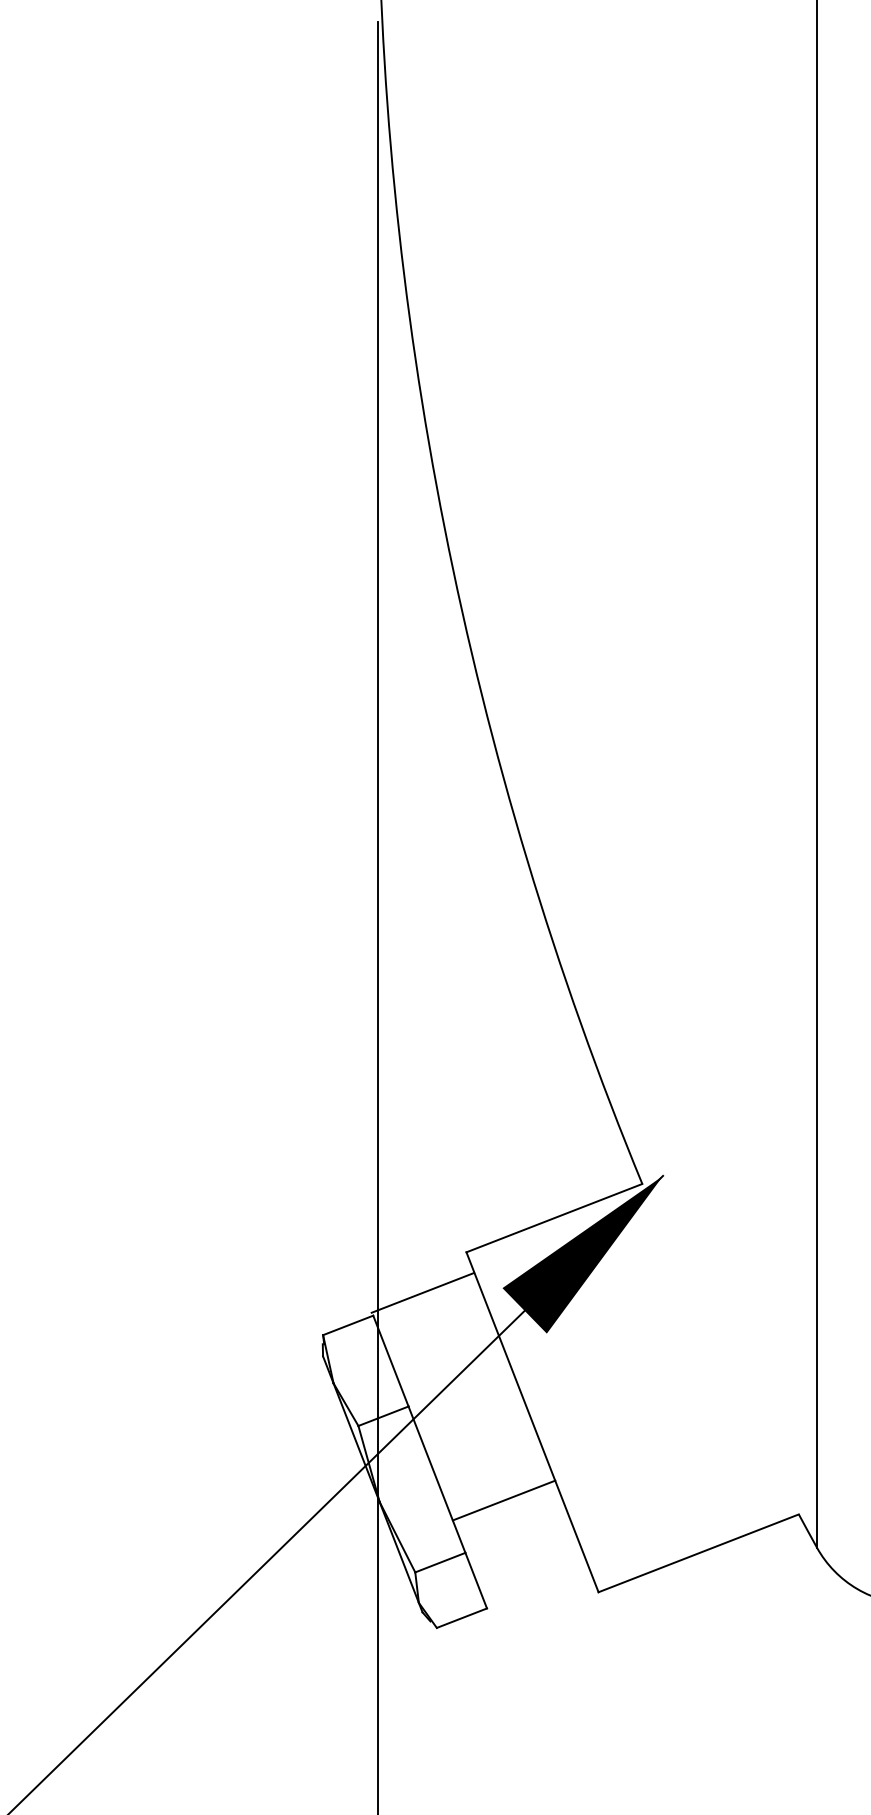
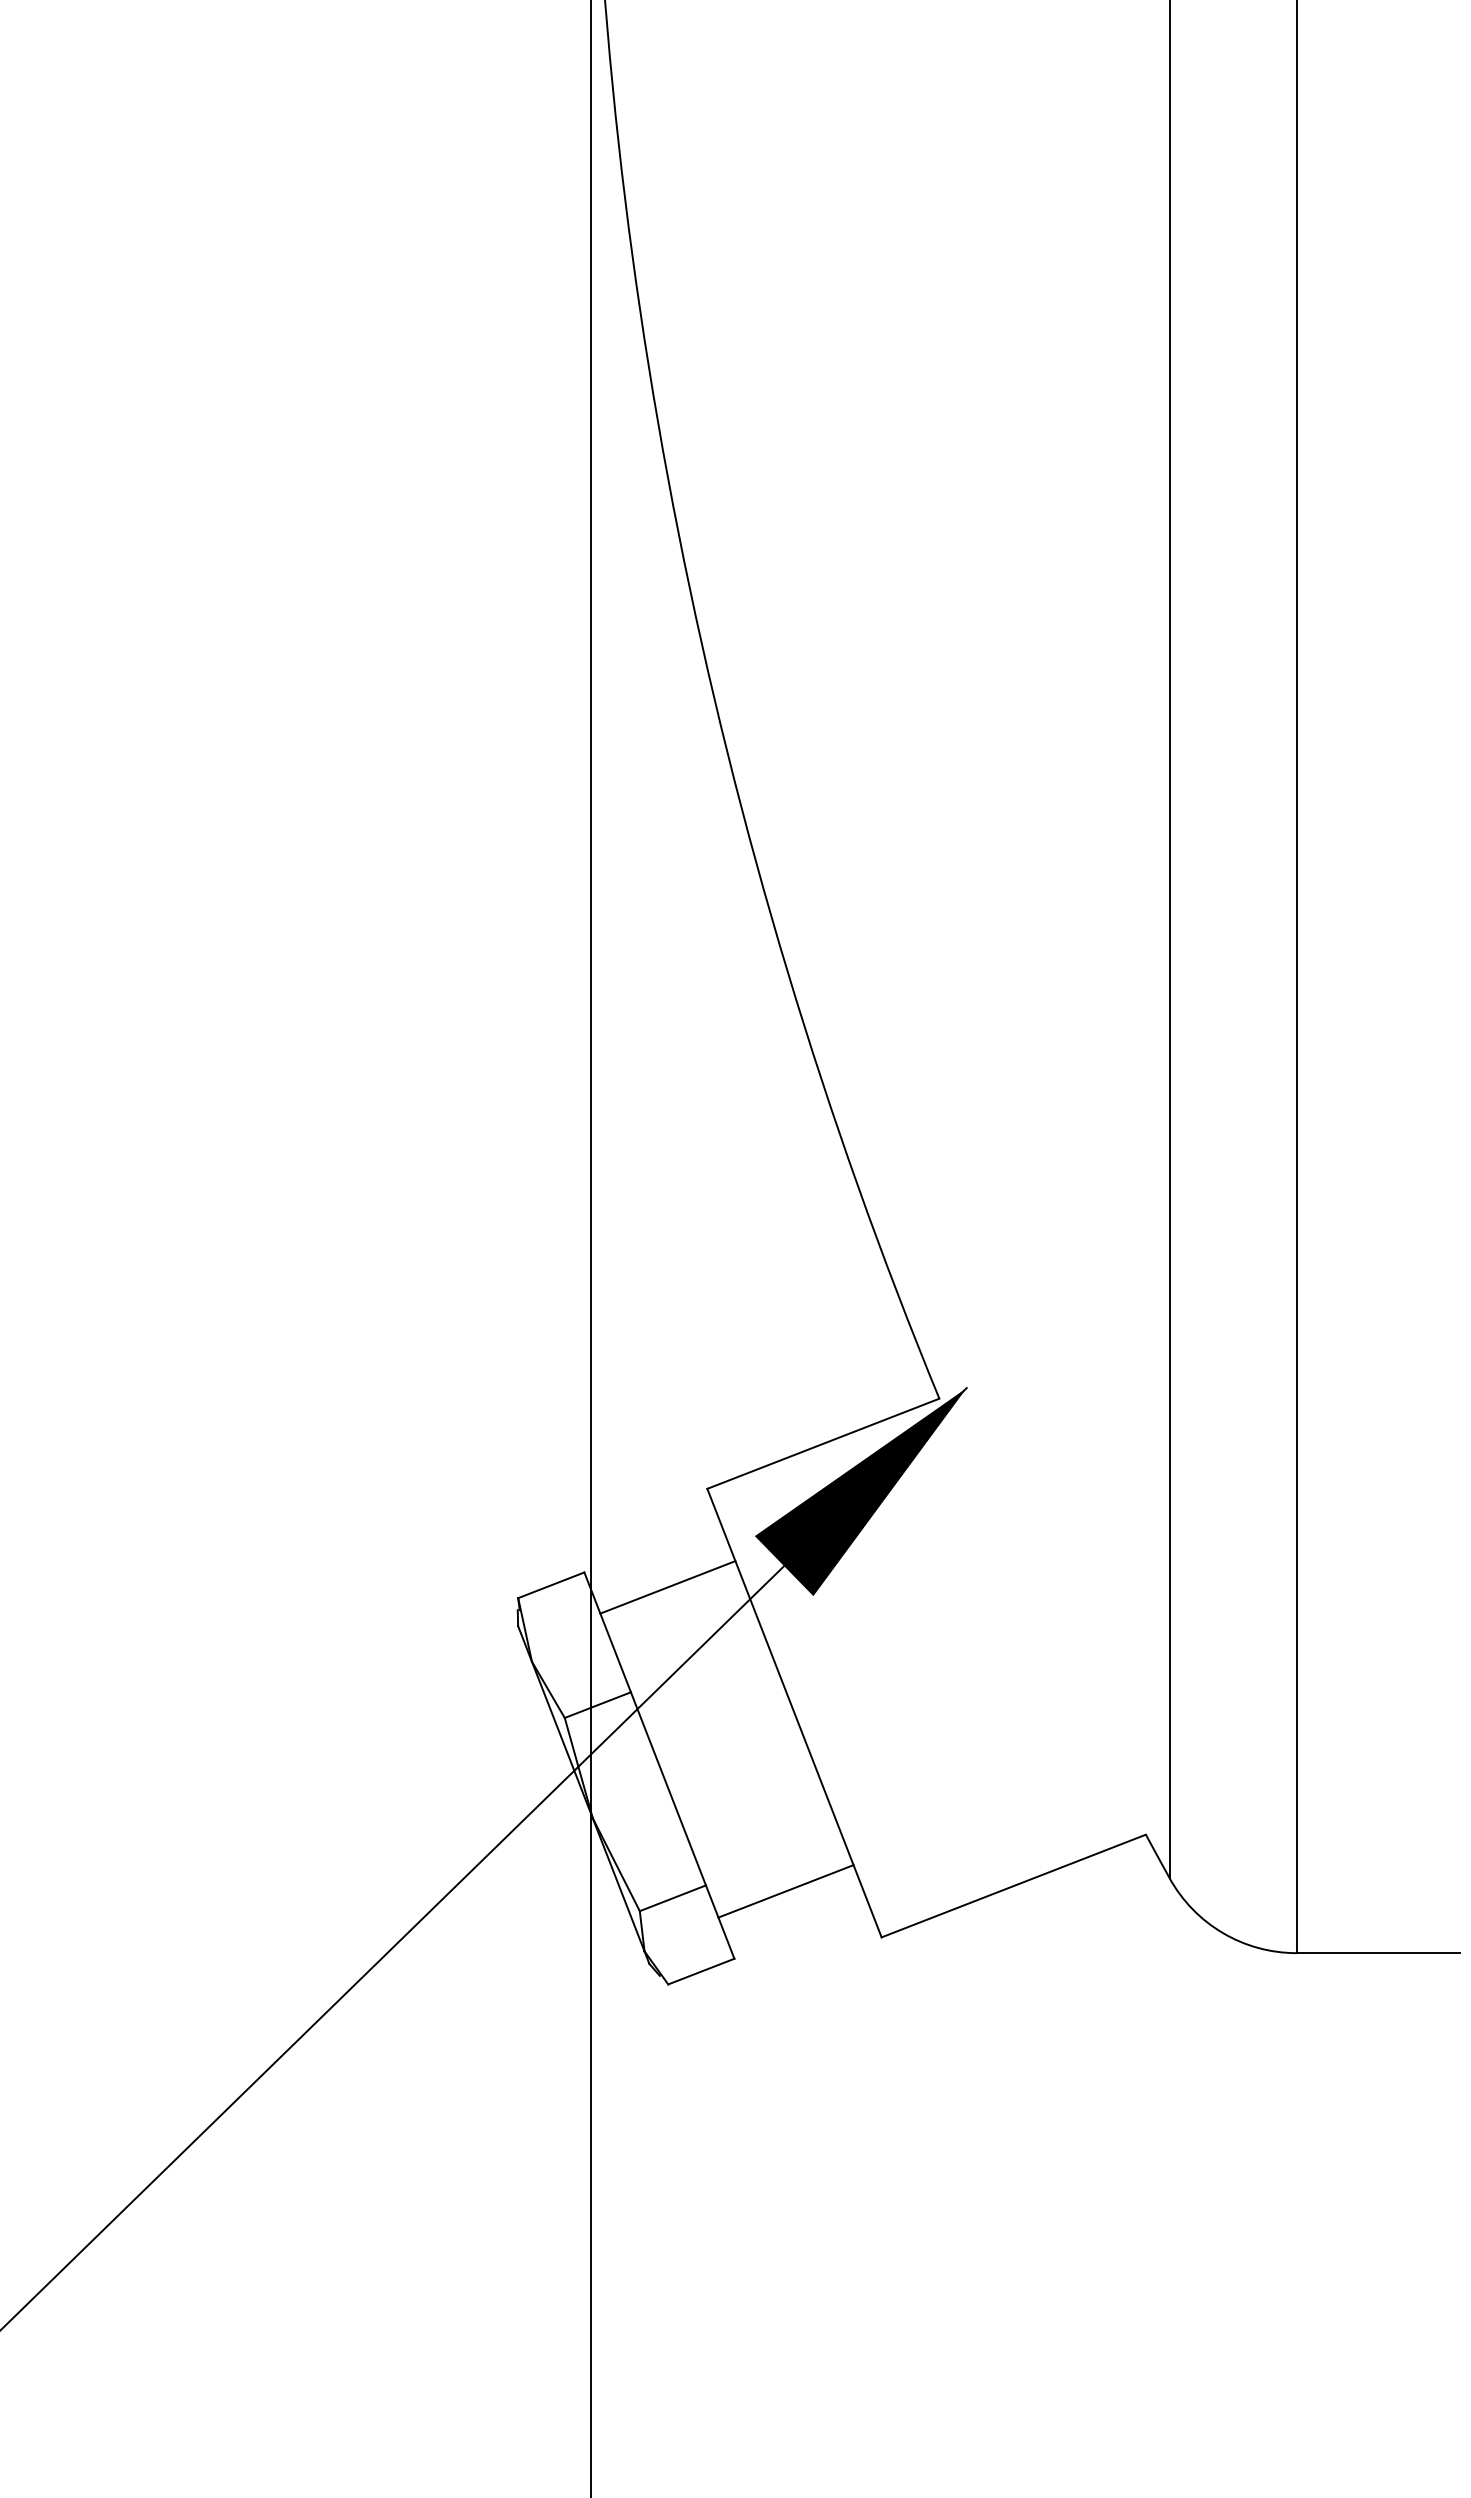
line: (422, 1292) -> (667, 1587), moved
line: (503, 1500) -> (785, 1891), moved

